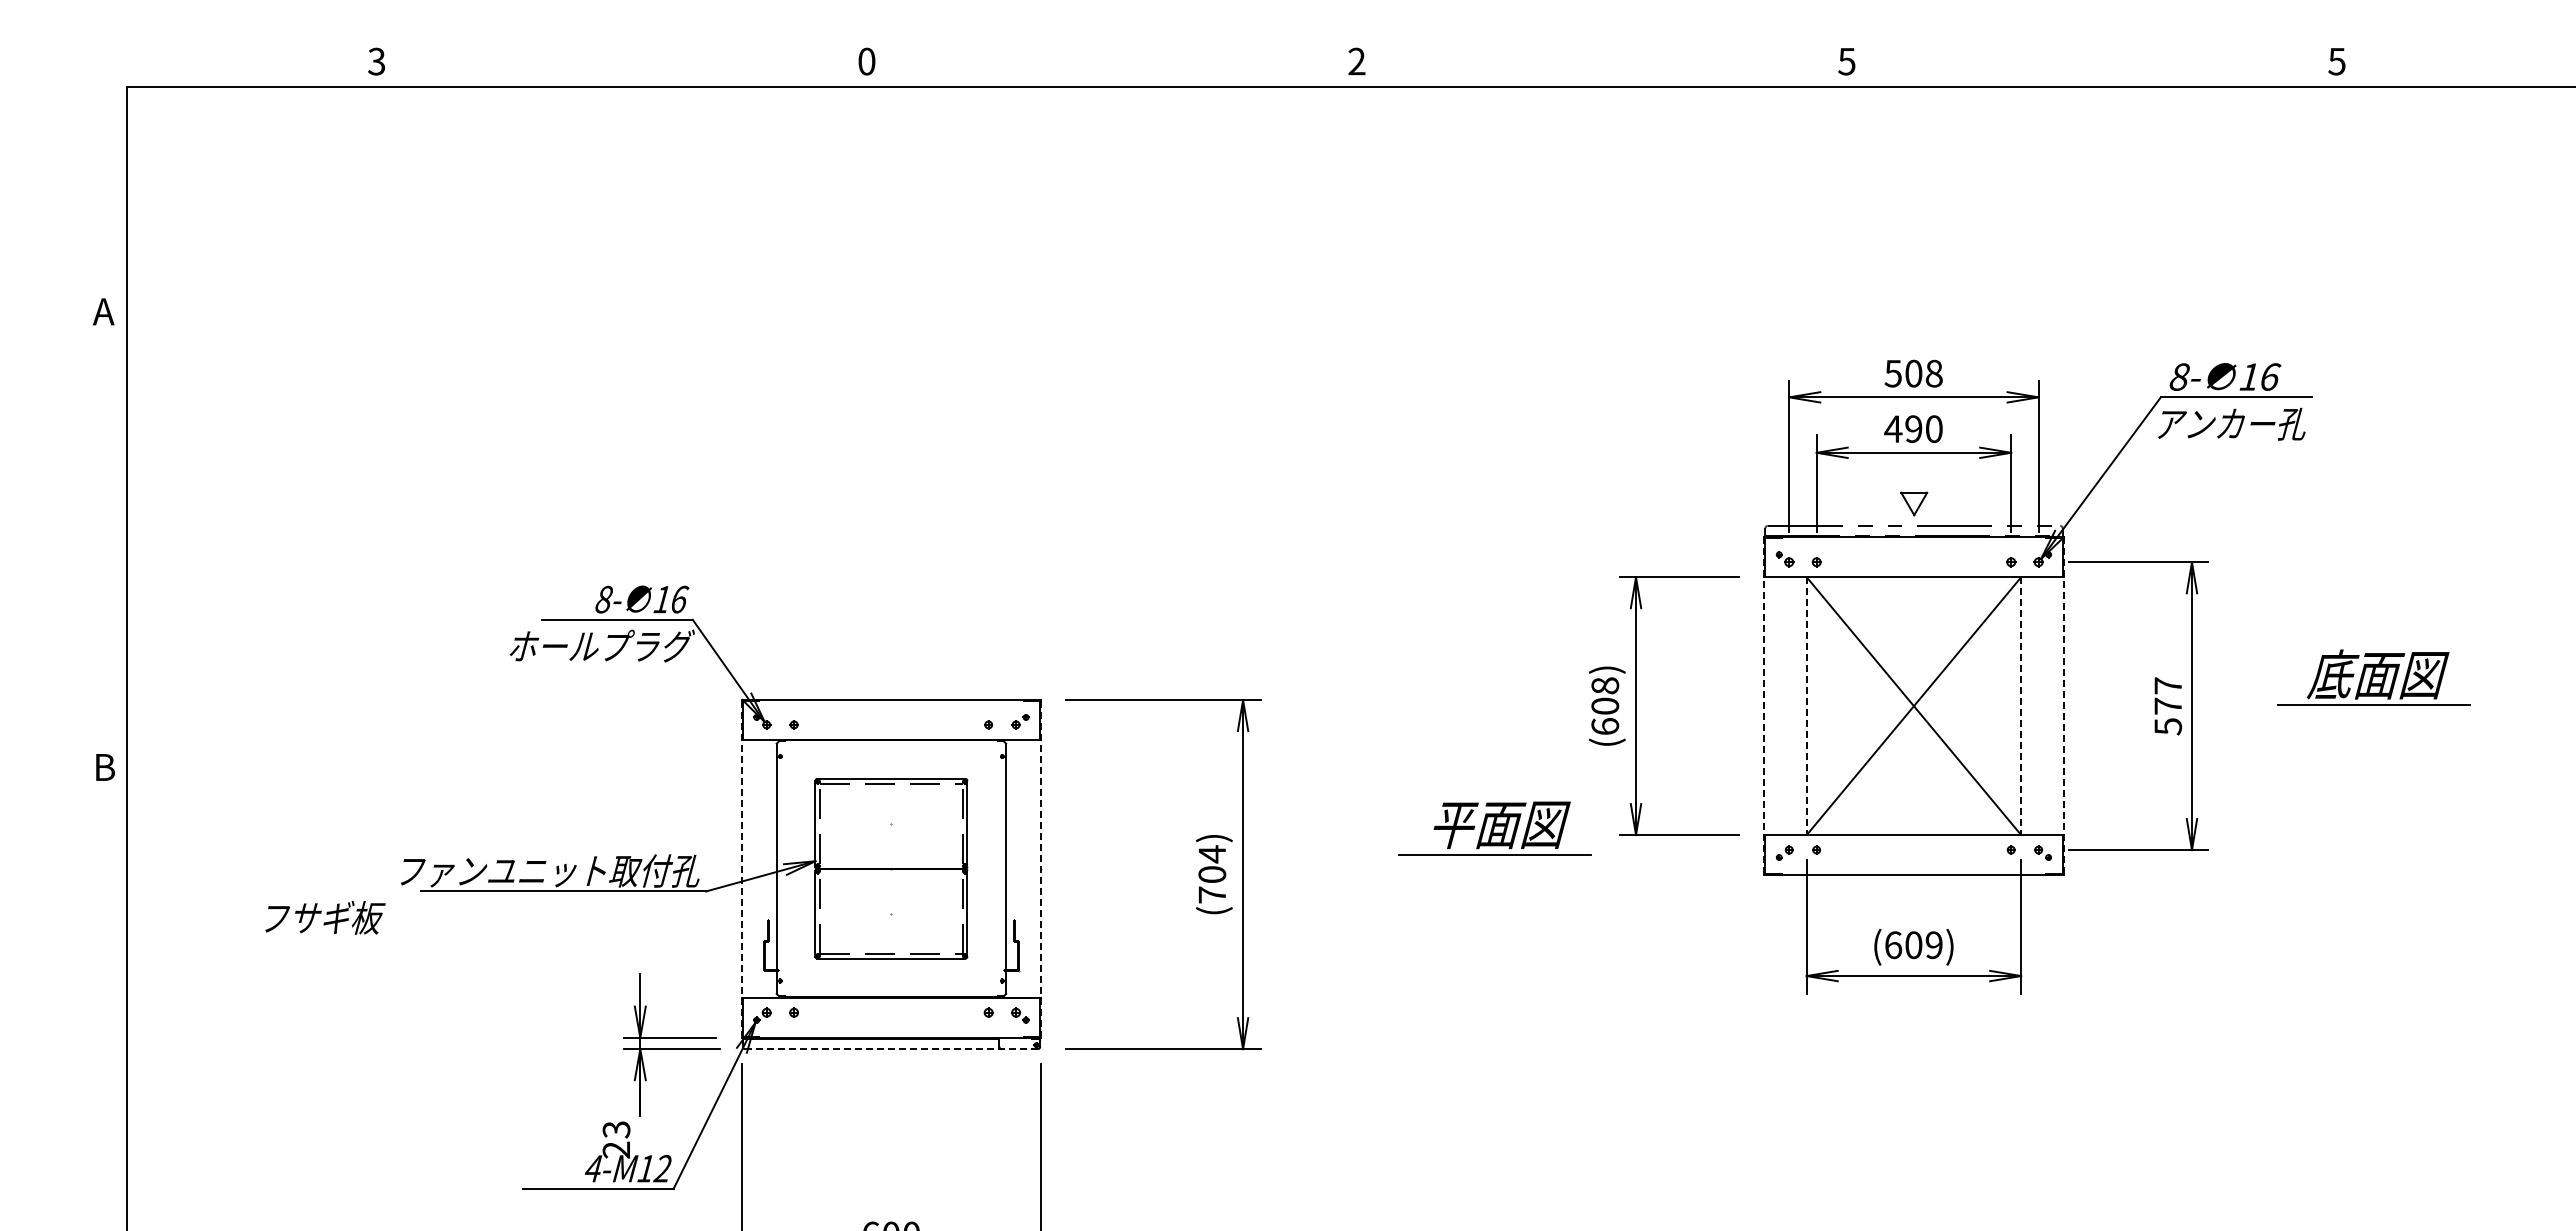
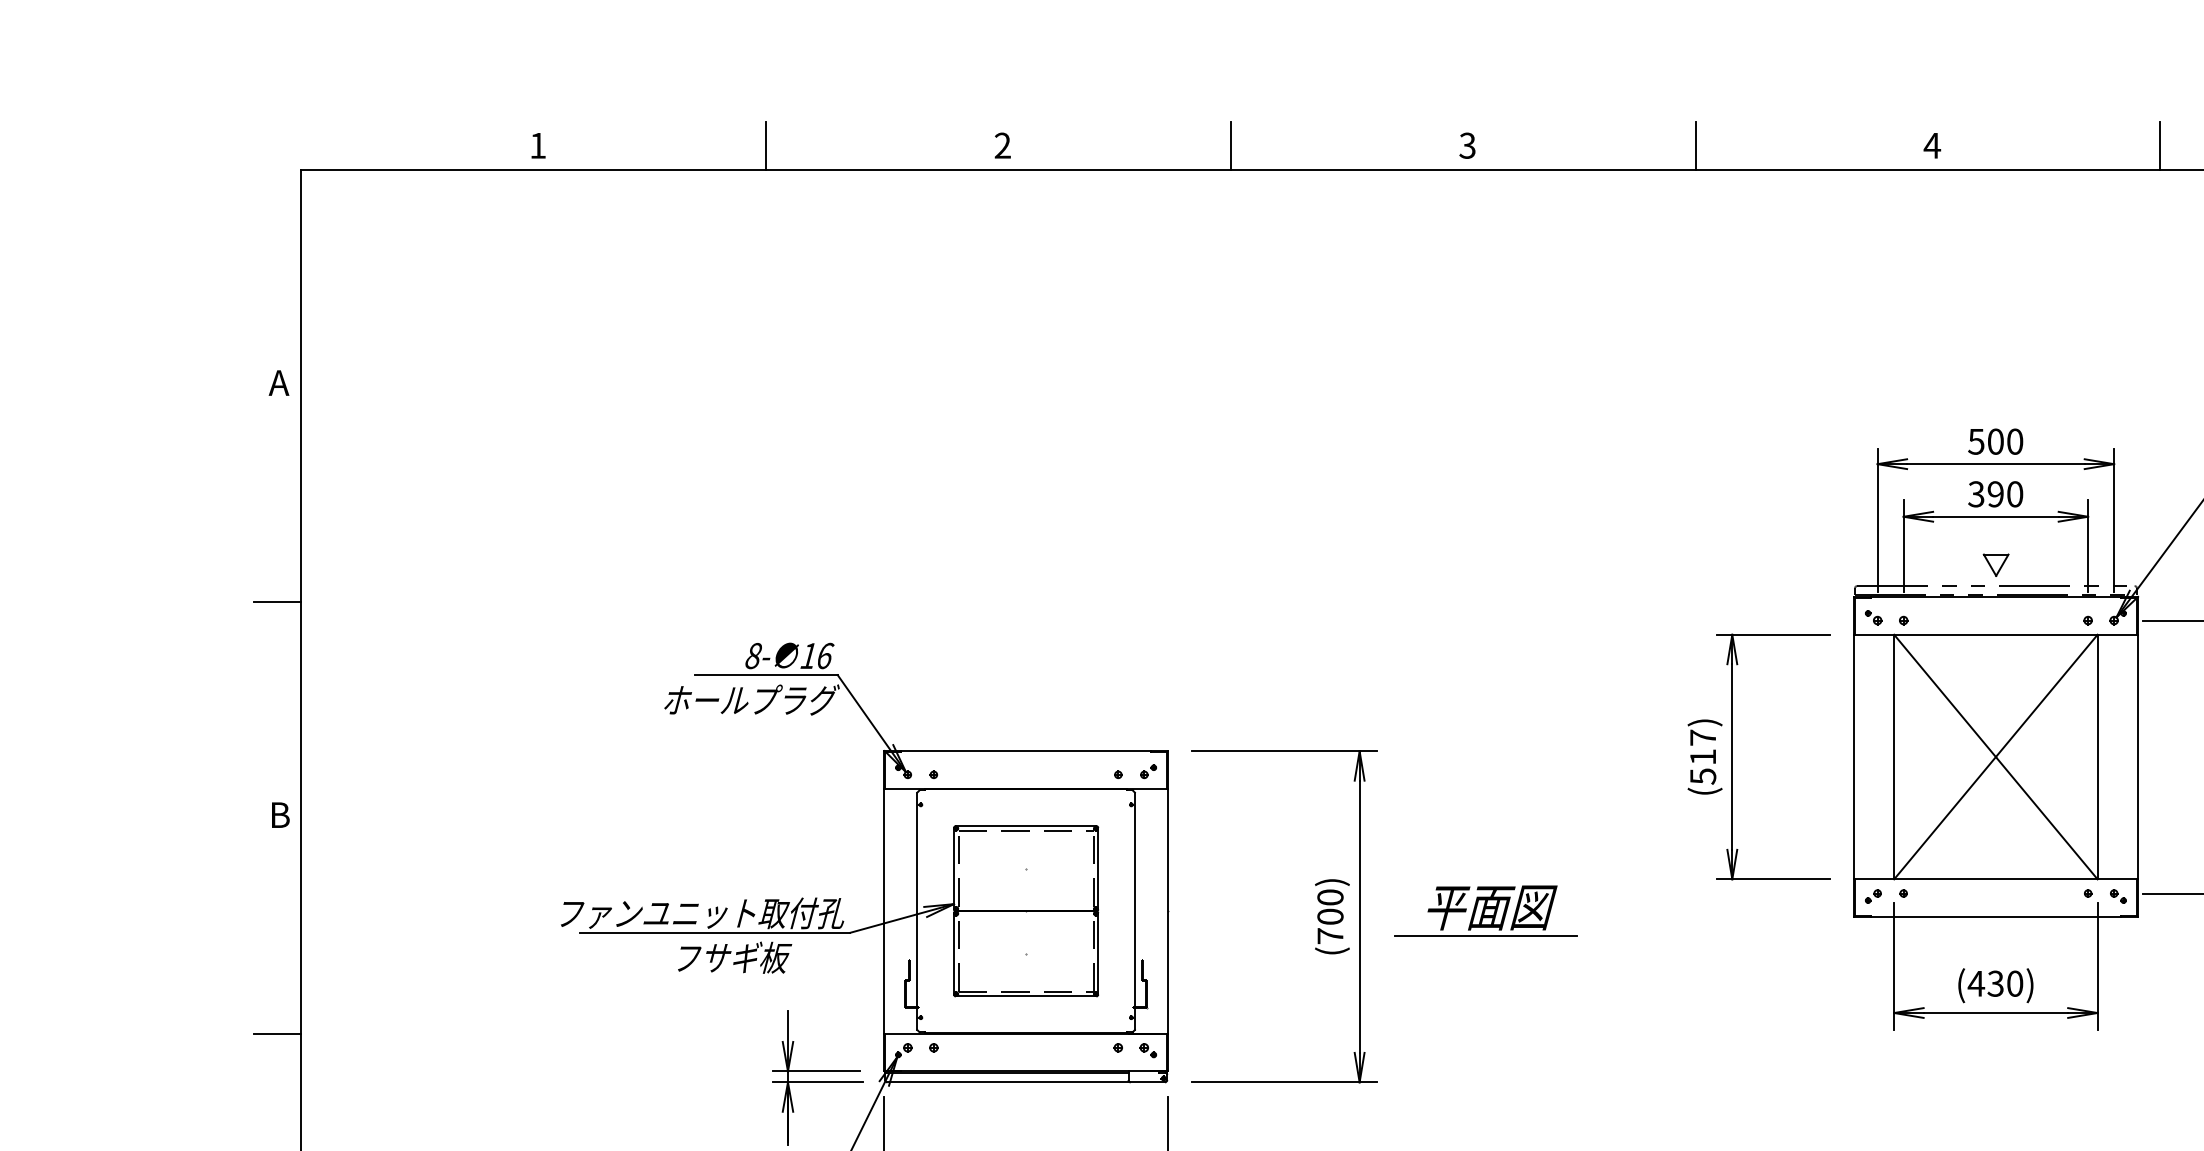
text: (376, 61) -> (537, 145), 3 -> 1
line: (617, 61) -> (766, 145), added
text: (866, 61) -> (1002, 145), 0 -> 2
line: (1107, 61) -> (1231, 145), added
text: (1356, 61) -> (1467, 145), 2 -> 3
line: (1597, 61) -> (1695, 145), added
text: (1846, 61) -> (1931, 145), 5 -> 4
line: (2087, 61) -> (2160, 145), added
text: (1933, 373) -> (2014, 441), 508 -> 500
text: (1893, 429) -> (1976, 494), 490 -> 390
line: (102, 542) -> (277, 601), added
text: (1605, 706) -> (1703, 757), (608) -> (517)
line: (1764, 706) -> (1854, 757), dashed -> solid
line: (1806, 706) -> (1893, 757), dashed -> solid
line: (2021, 706) -> (2097, 757), dashed -> solid
line: (2063, 706) -> (2137, 757), dashed -> solid
part: (1494, 828) -> (1485, 911), moved
text: (1212, 854) -> (1330, 897), (704) -> (700)
line: (741, 868) -> (883, 911), dashed -> solid
line: (1041, 868) -> (1168, 911), dashed -> solid
text: (325, 917) -> (735, 957), moved
text: (1913, 945) -> (1995, 984), (609) -> (430)
line: (102, 998) -> (277, 1034), added
line: (892, 1049) -> (1027, 1082), dashed -> solid

